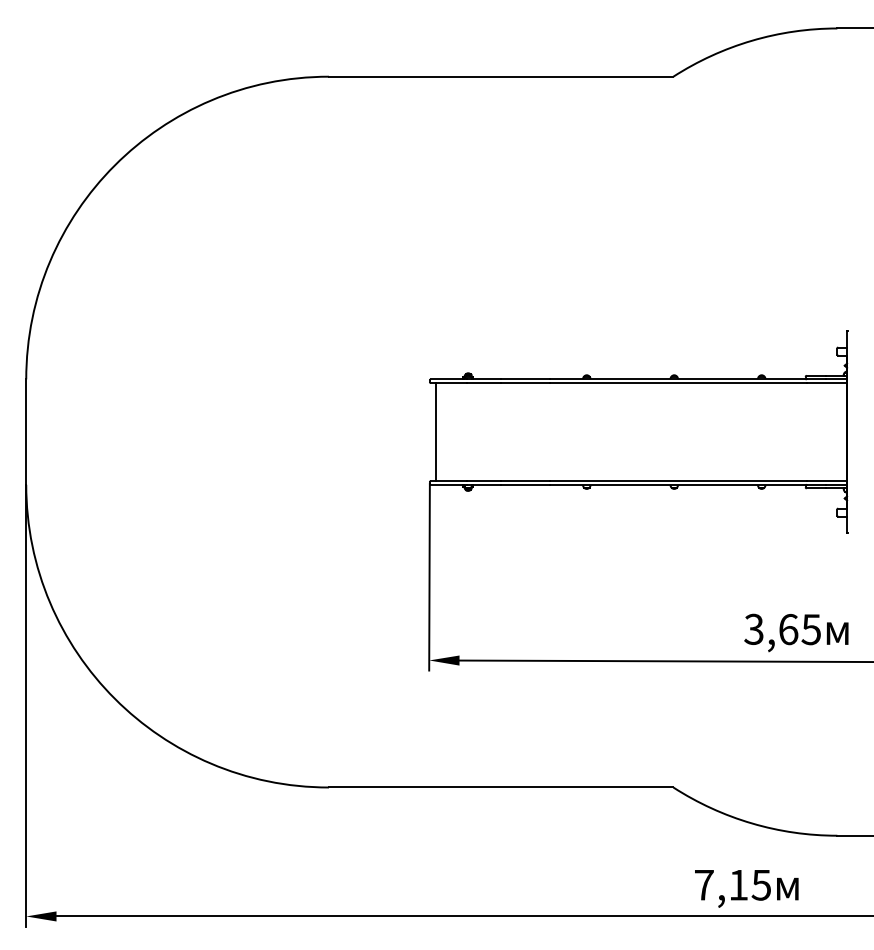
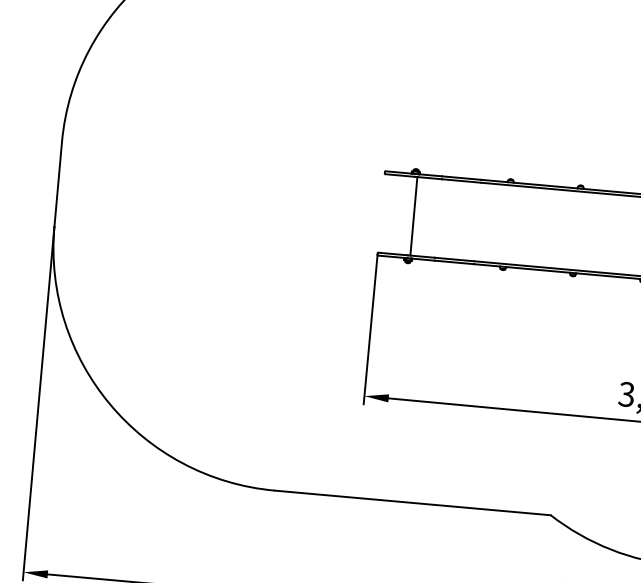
line: (435, 432) -> (413, 216), moved

